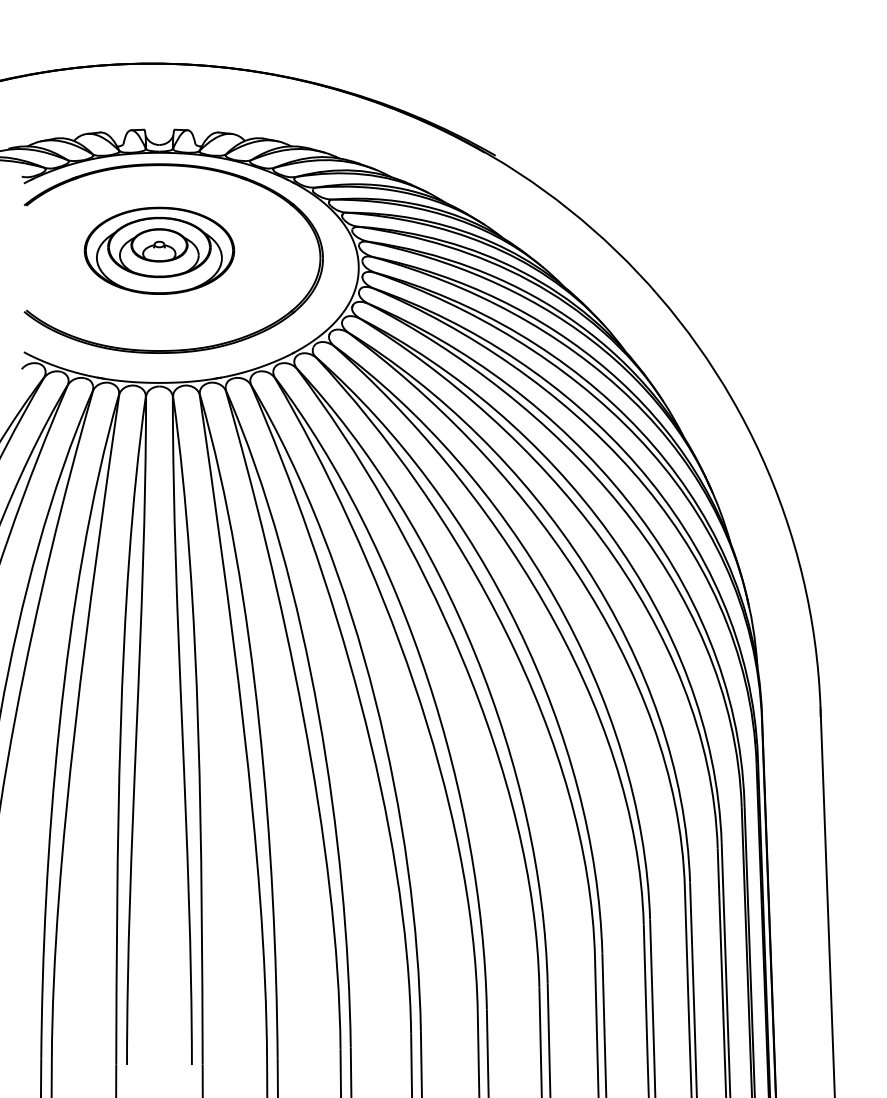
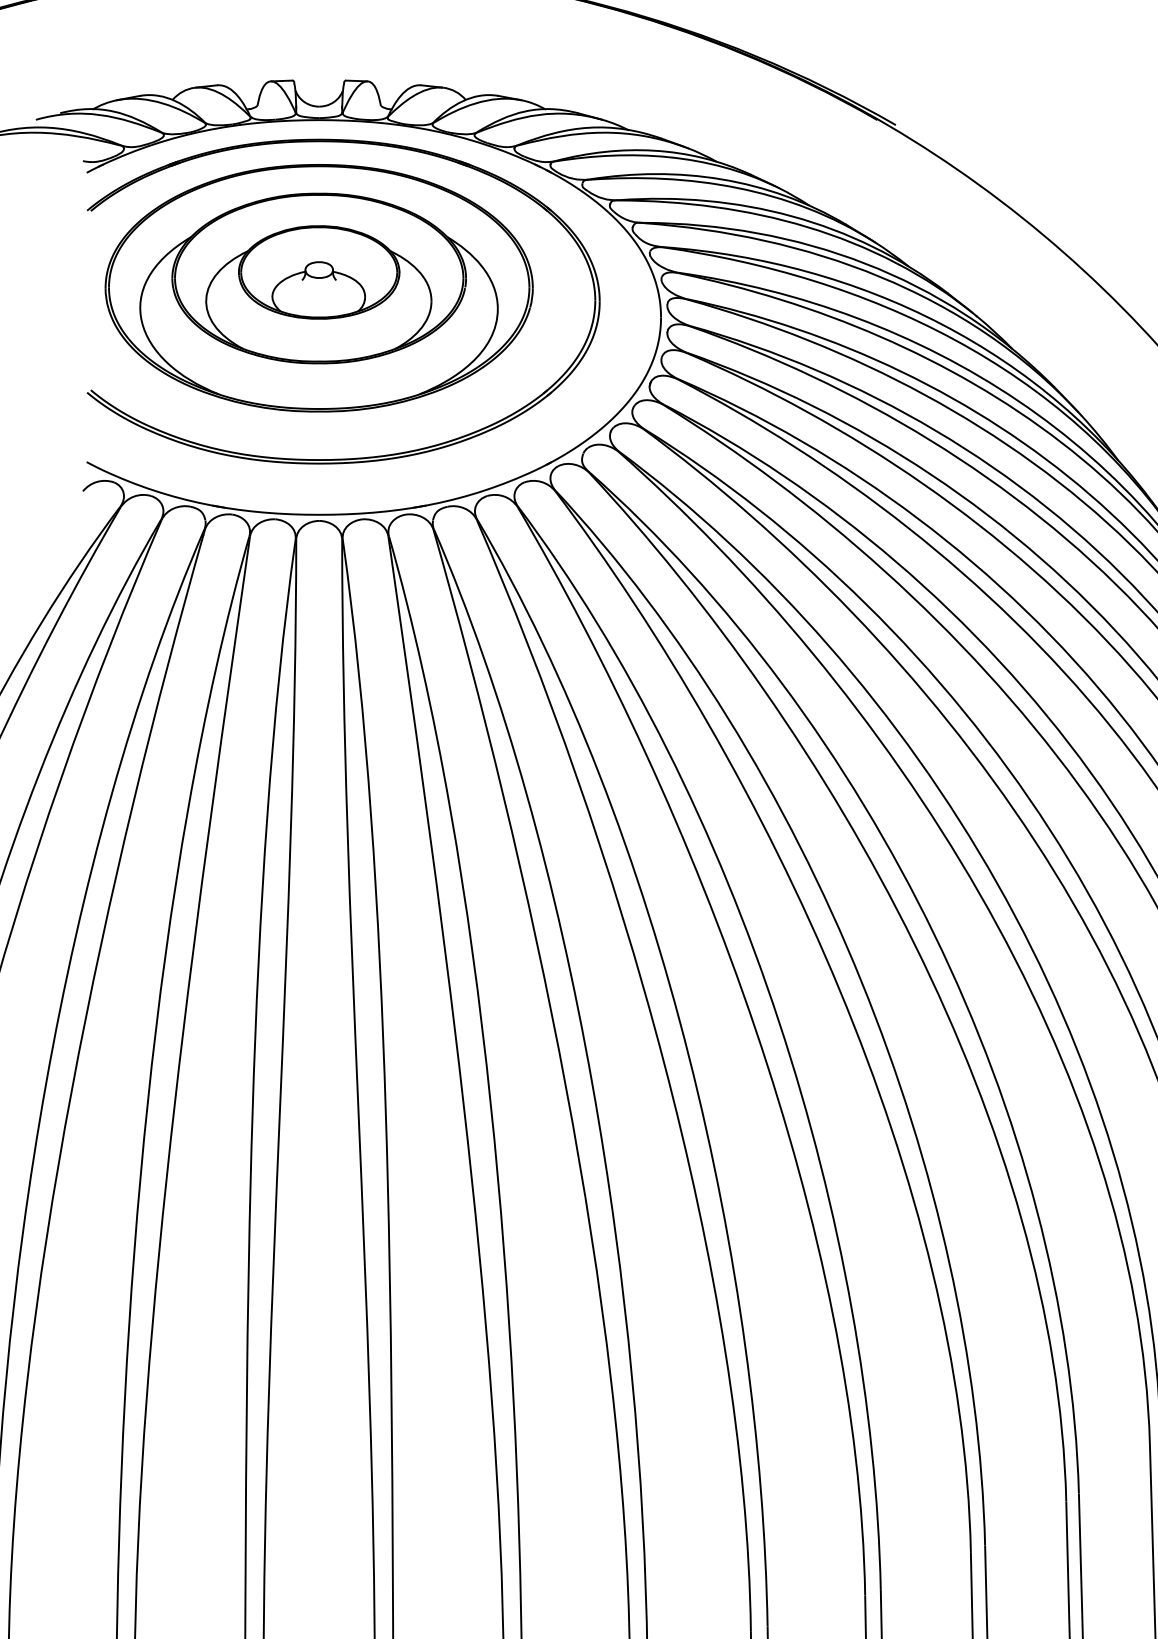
part: (159, 250) -> (319, 287), size x1.67

